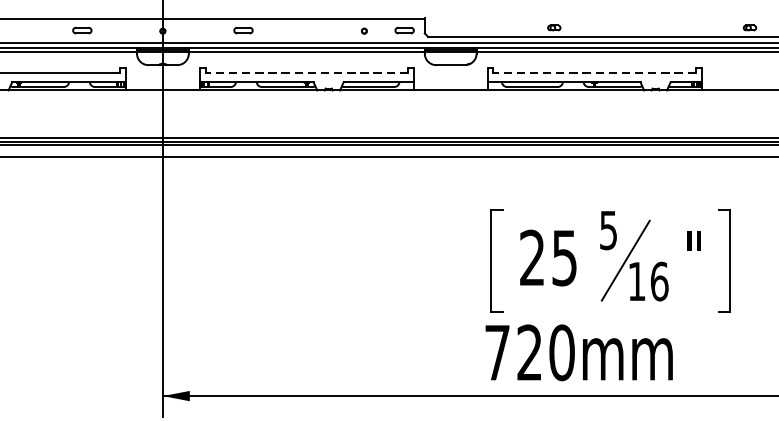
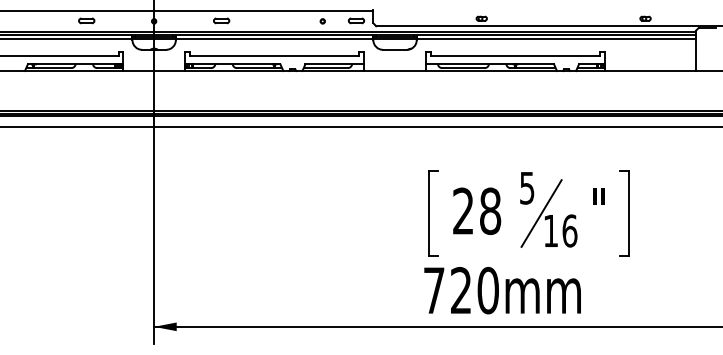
line: (306, 73) -> (274, 56), dashed -> solid
line: (594, 73) -> (515, 56), dashed -> solid
text: (564, 258) -> (490, 211), 25 -> 28

